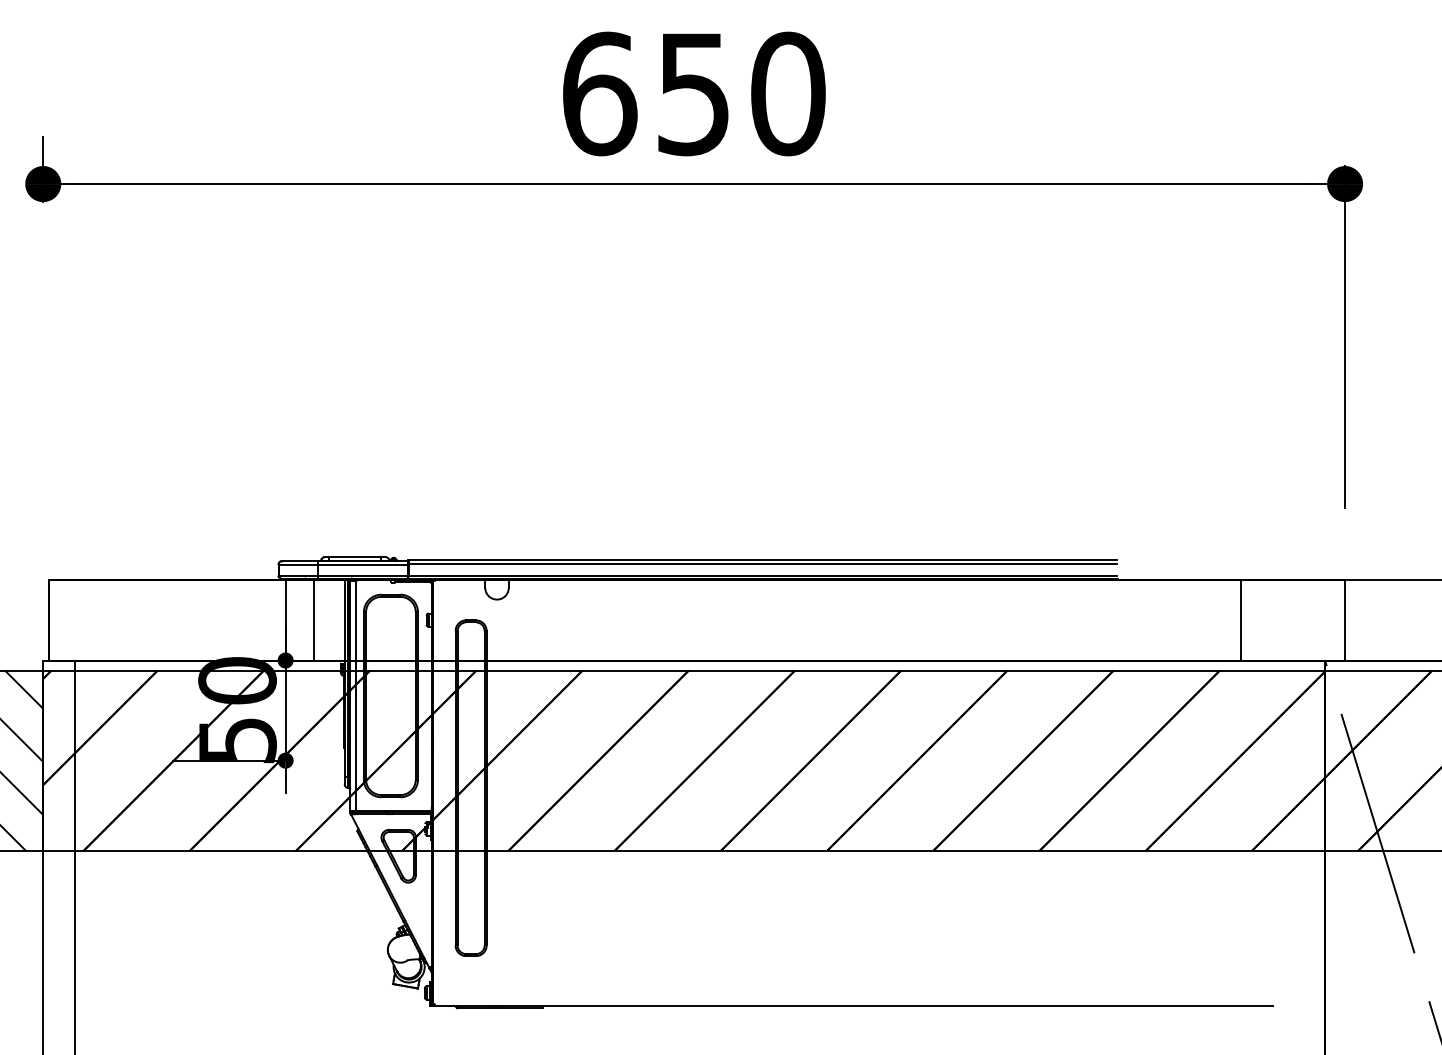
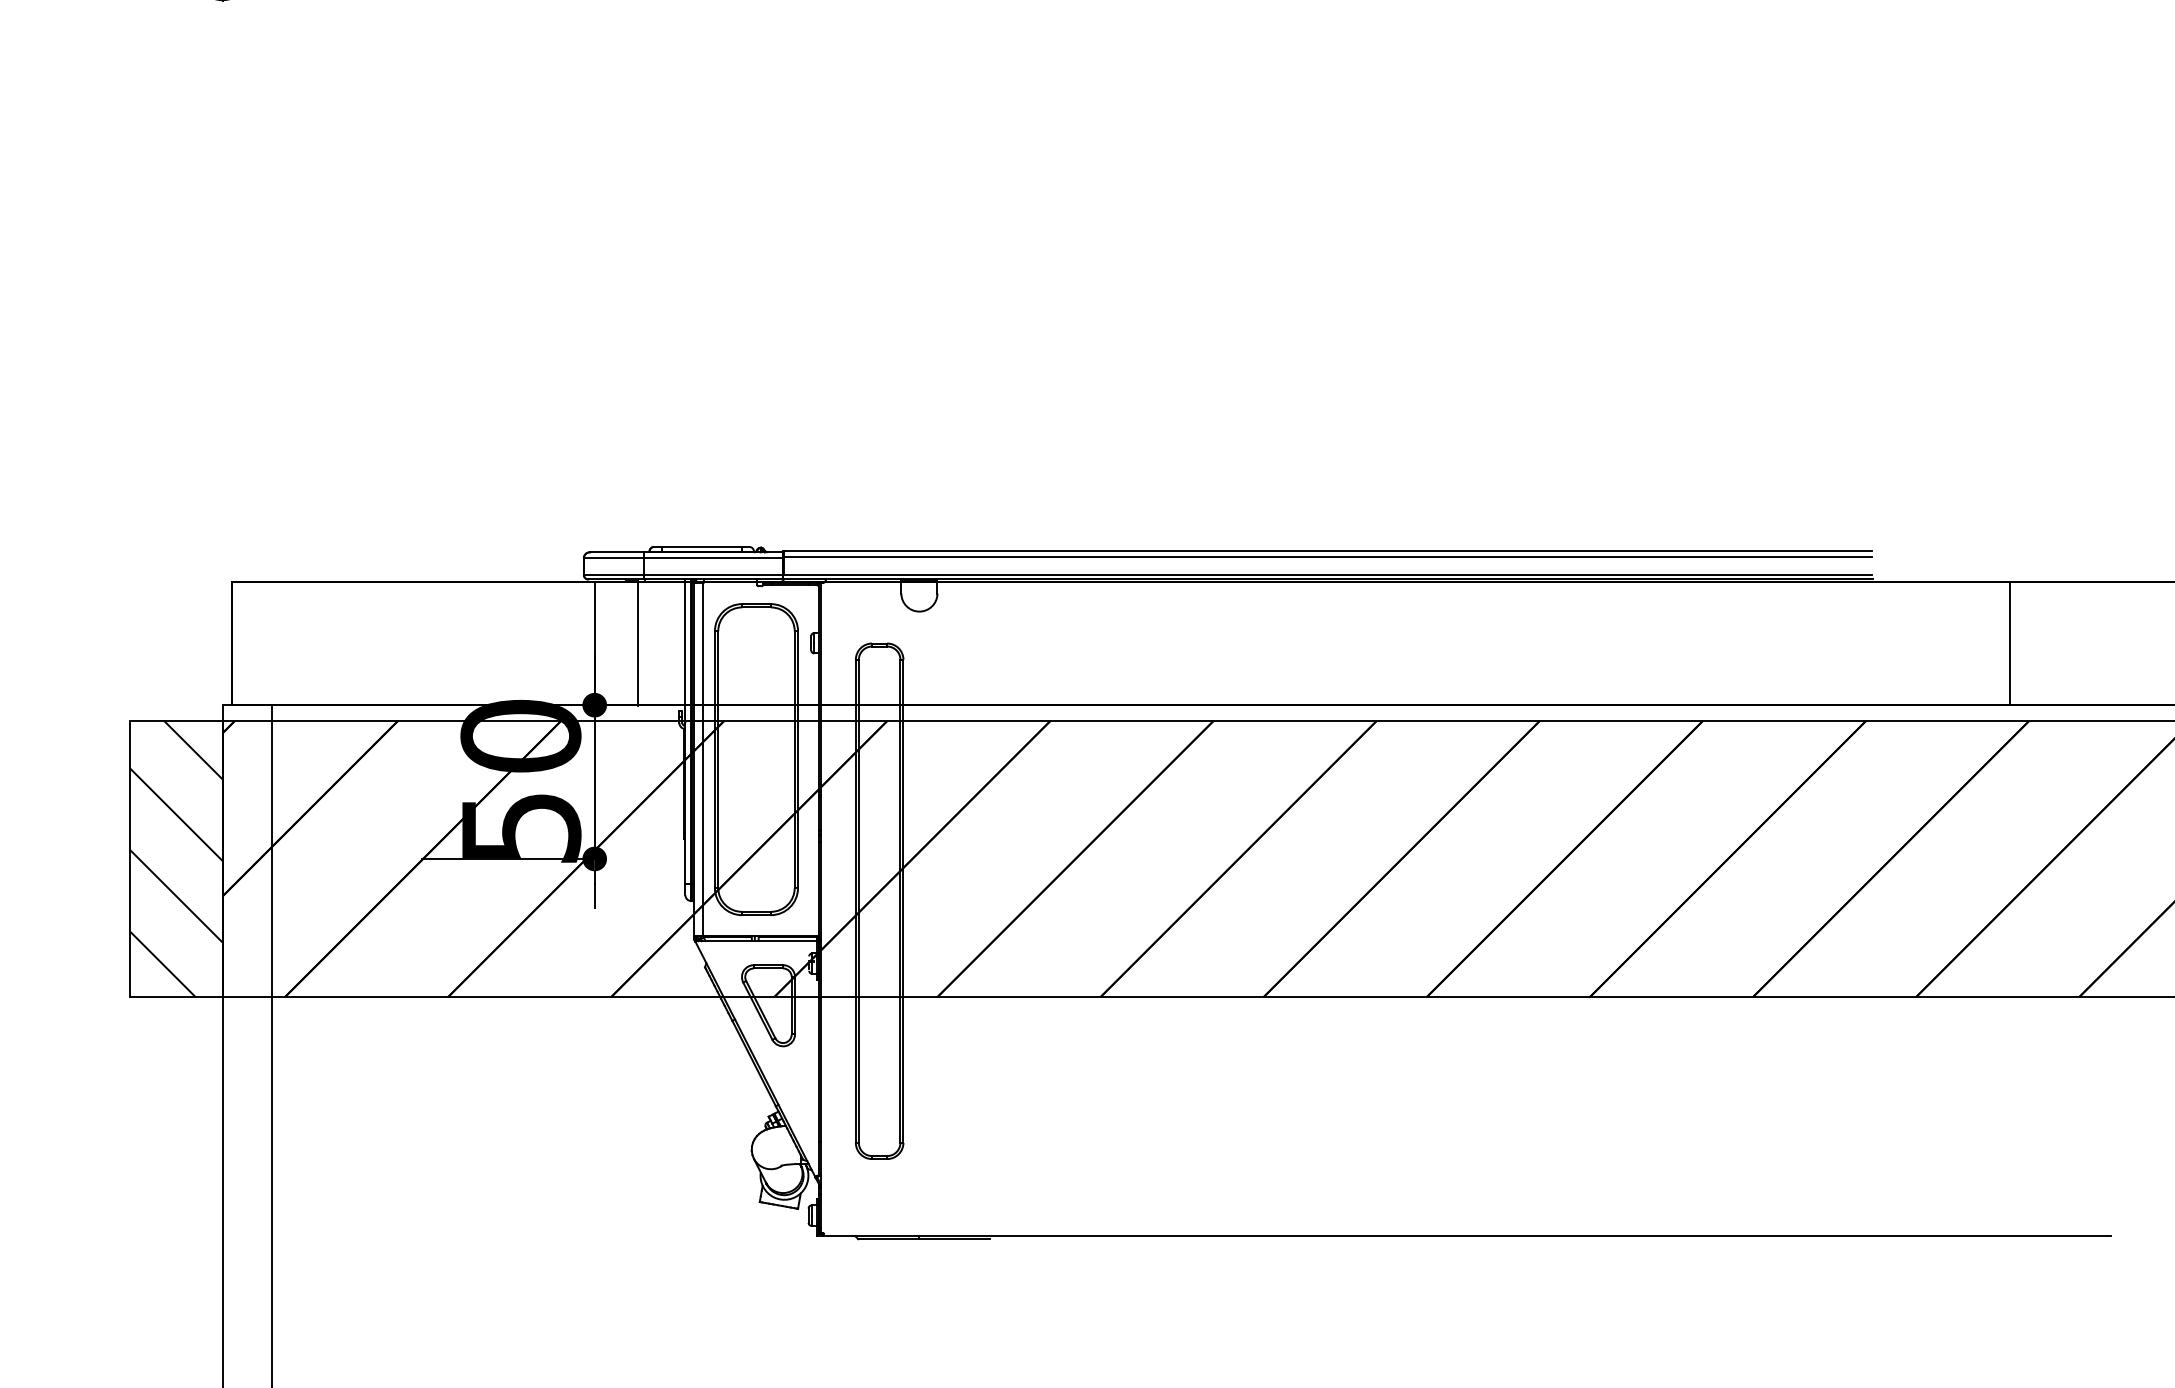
line: (1240, 620) -> (2008, 643), moved

